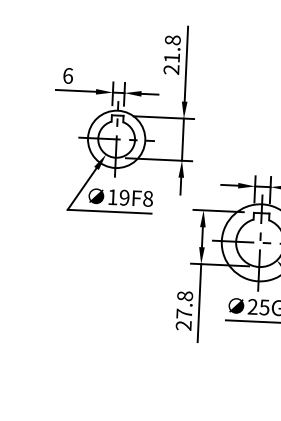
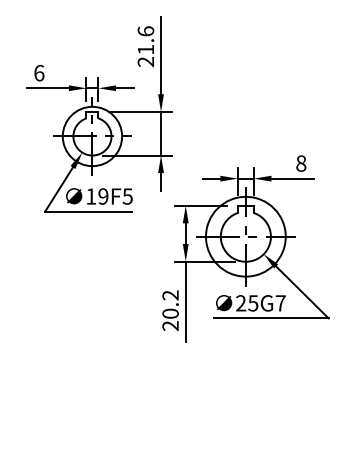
text: (172, 40) -> (145, 31), 21.8 -> 21.6
text: (147, 198) -> (127, 196), 19F8 -> 19F5
text: (184, 304) -> (170, 304), 27.8 -> 20.2

